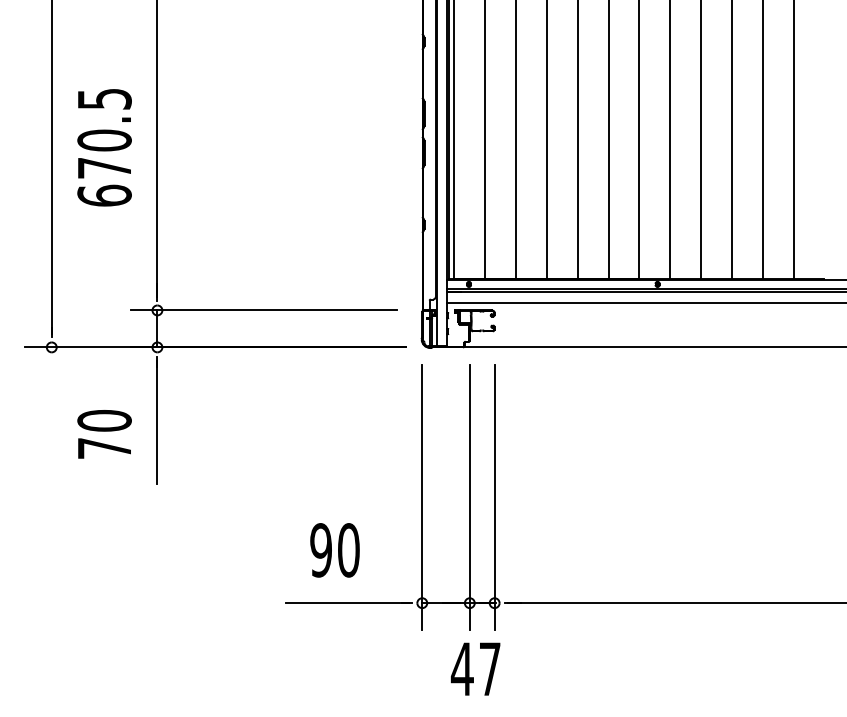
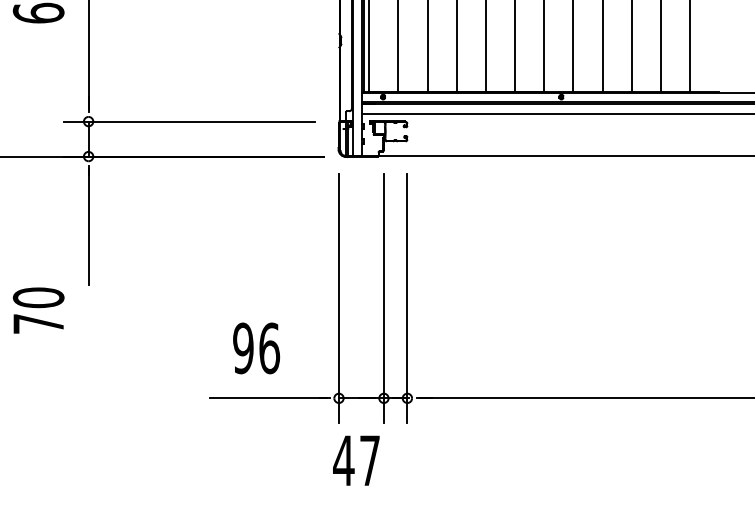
text: (104, 434) -> (38, 310), moved
text: (348, 550) -> (269, 348), 90 -> 96
text: (475, 668) -> (356, 460), moved

